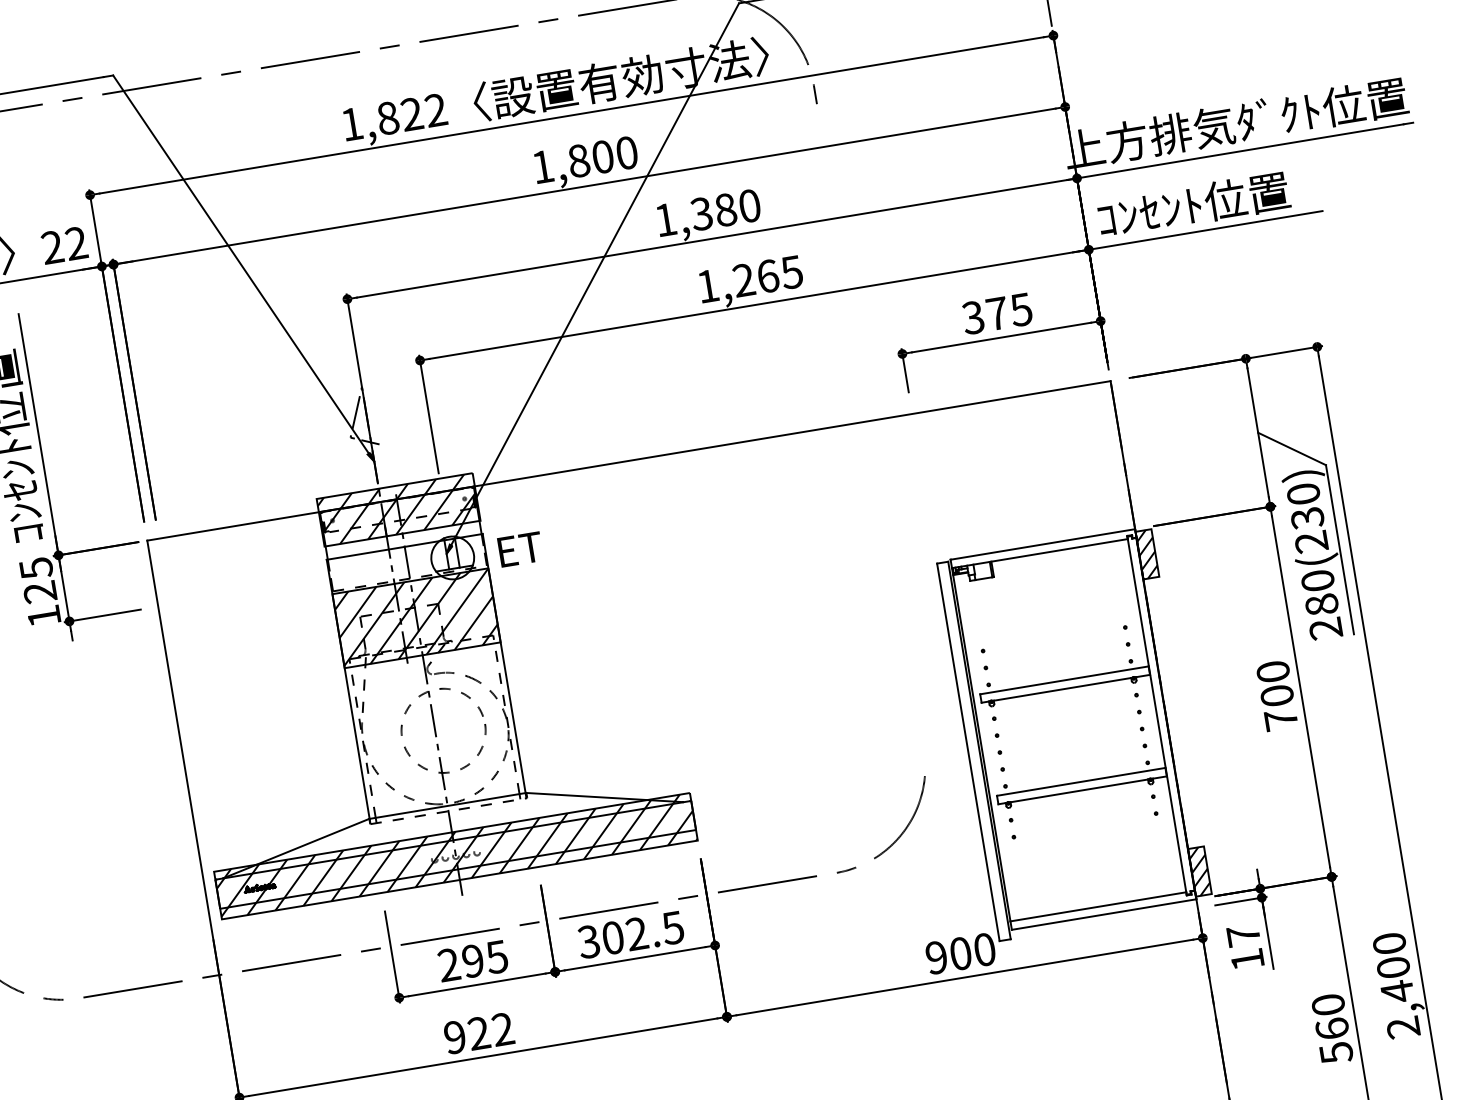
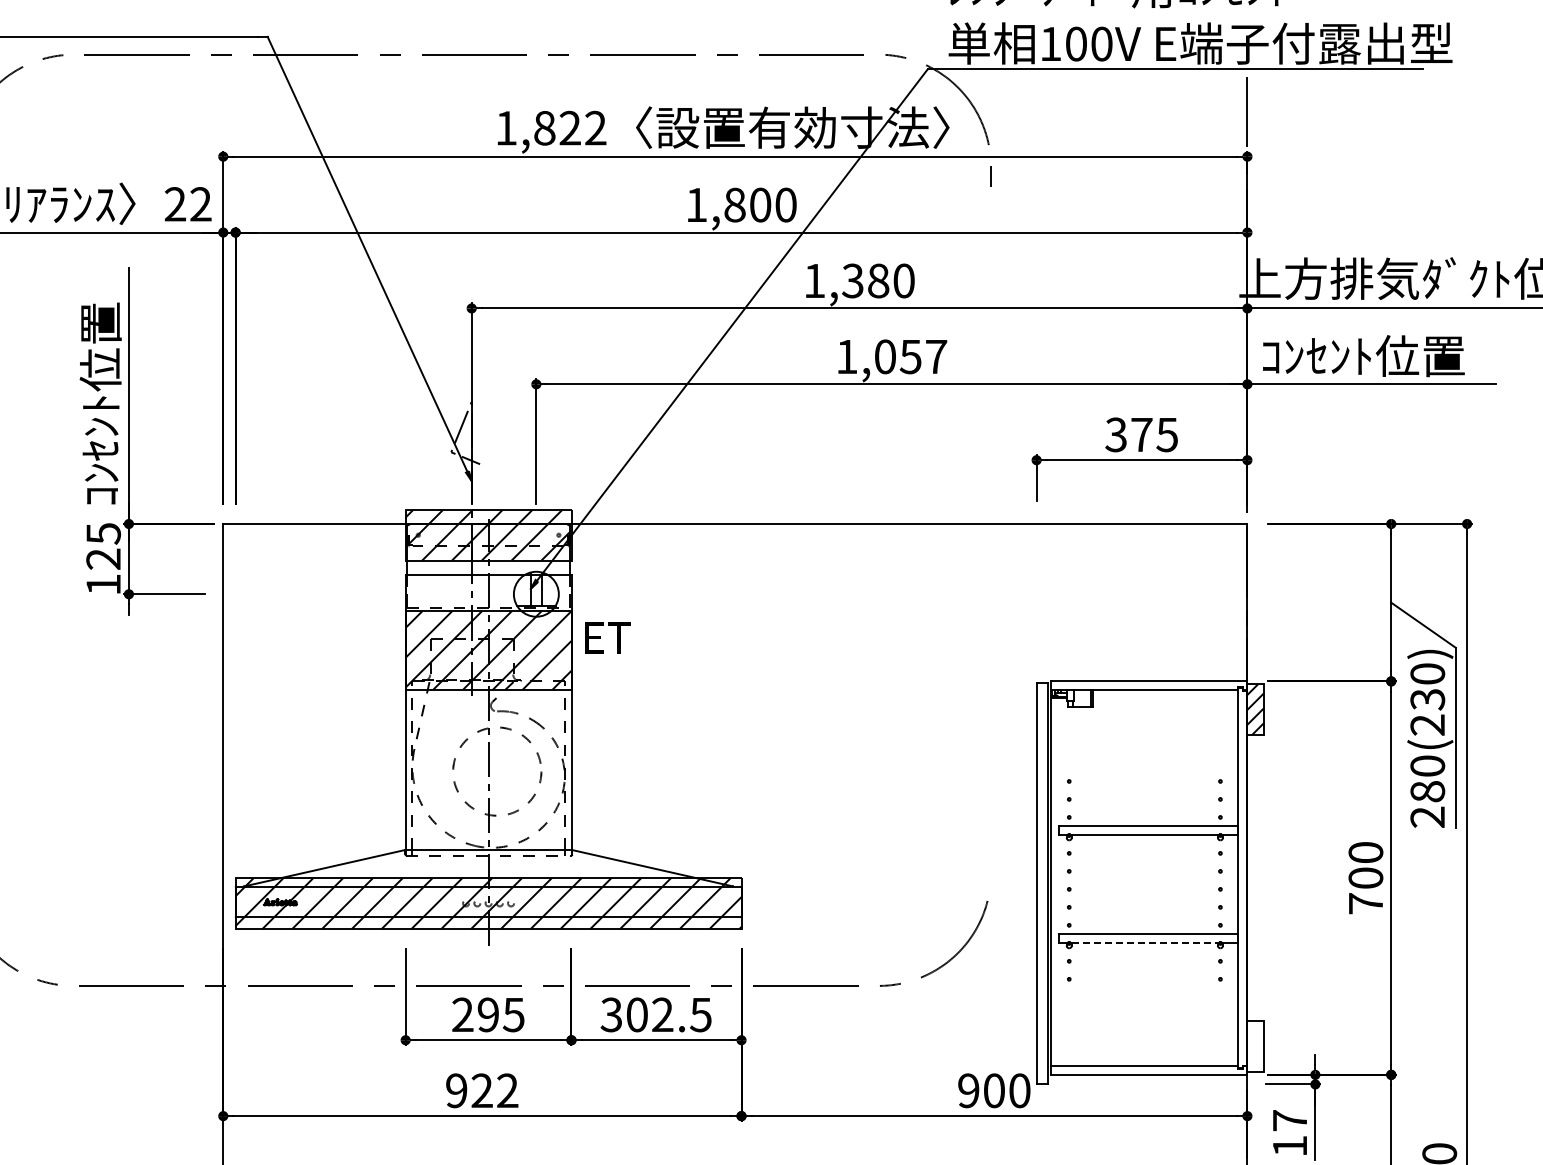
text: (767, 276) -> (910, 356), 1,265 -> 1,057
text: (519, 548) -> (607, 637), moved
line: (1079, 790) -> (1145, 942), solid -> dashed
hatch: (1199, 871) -> (1255, 1046), removed

